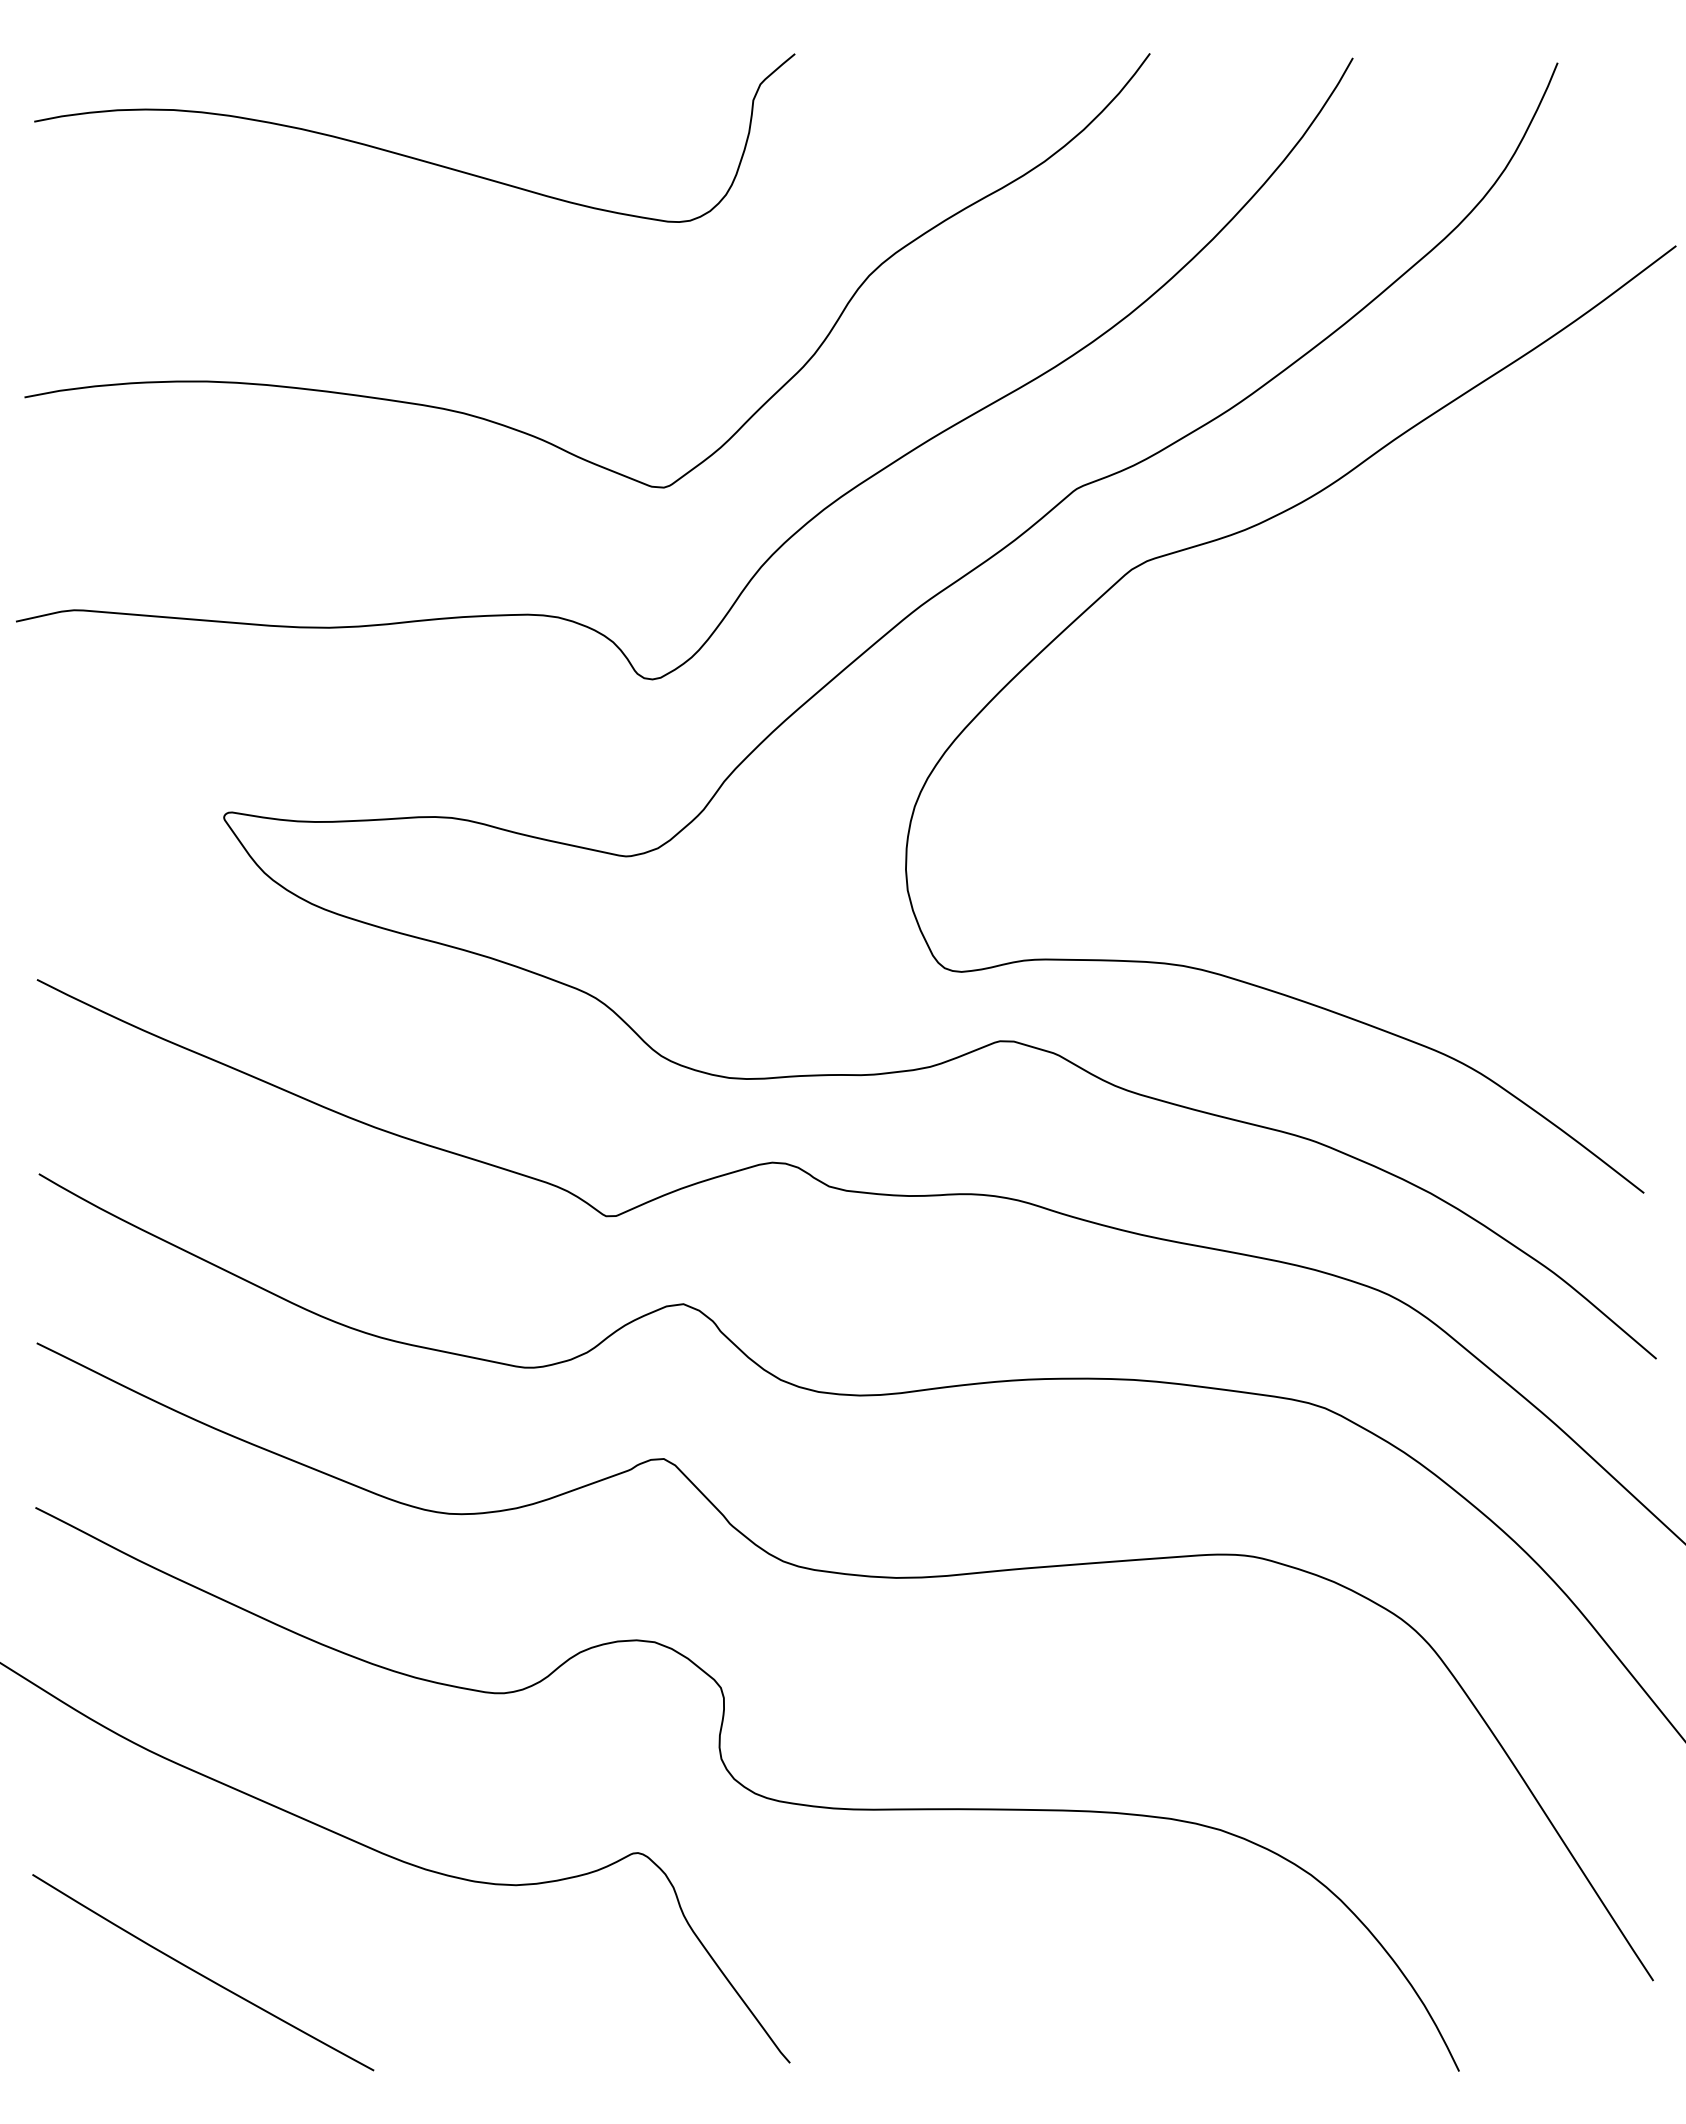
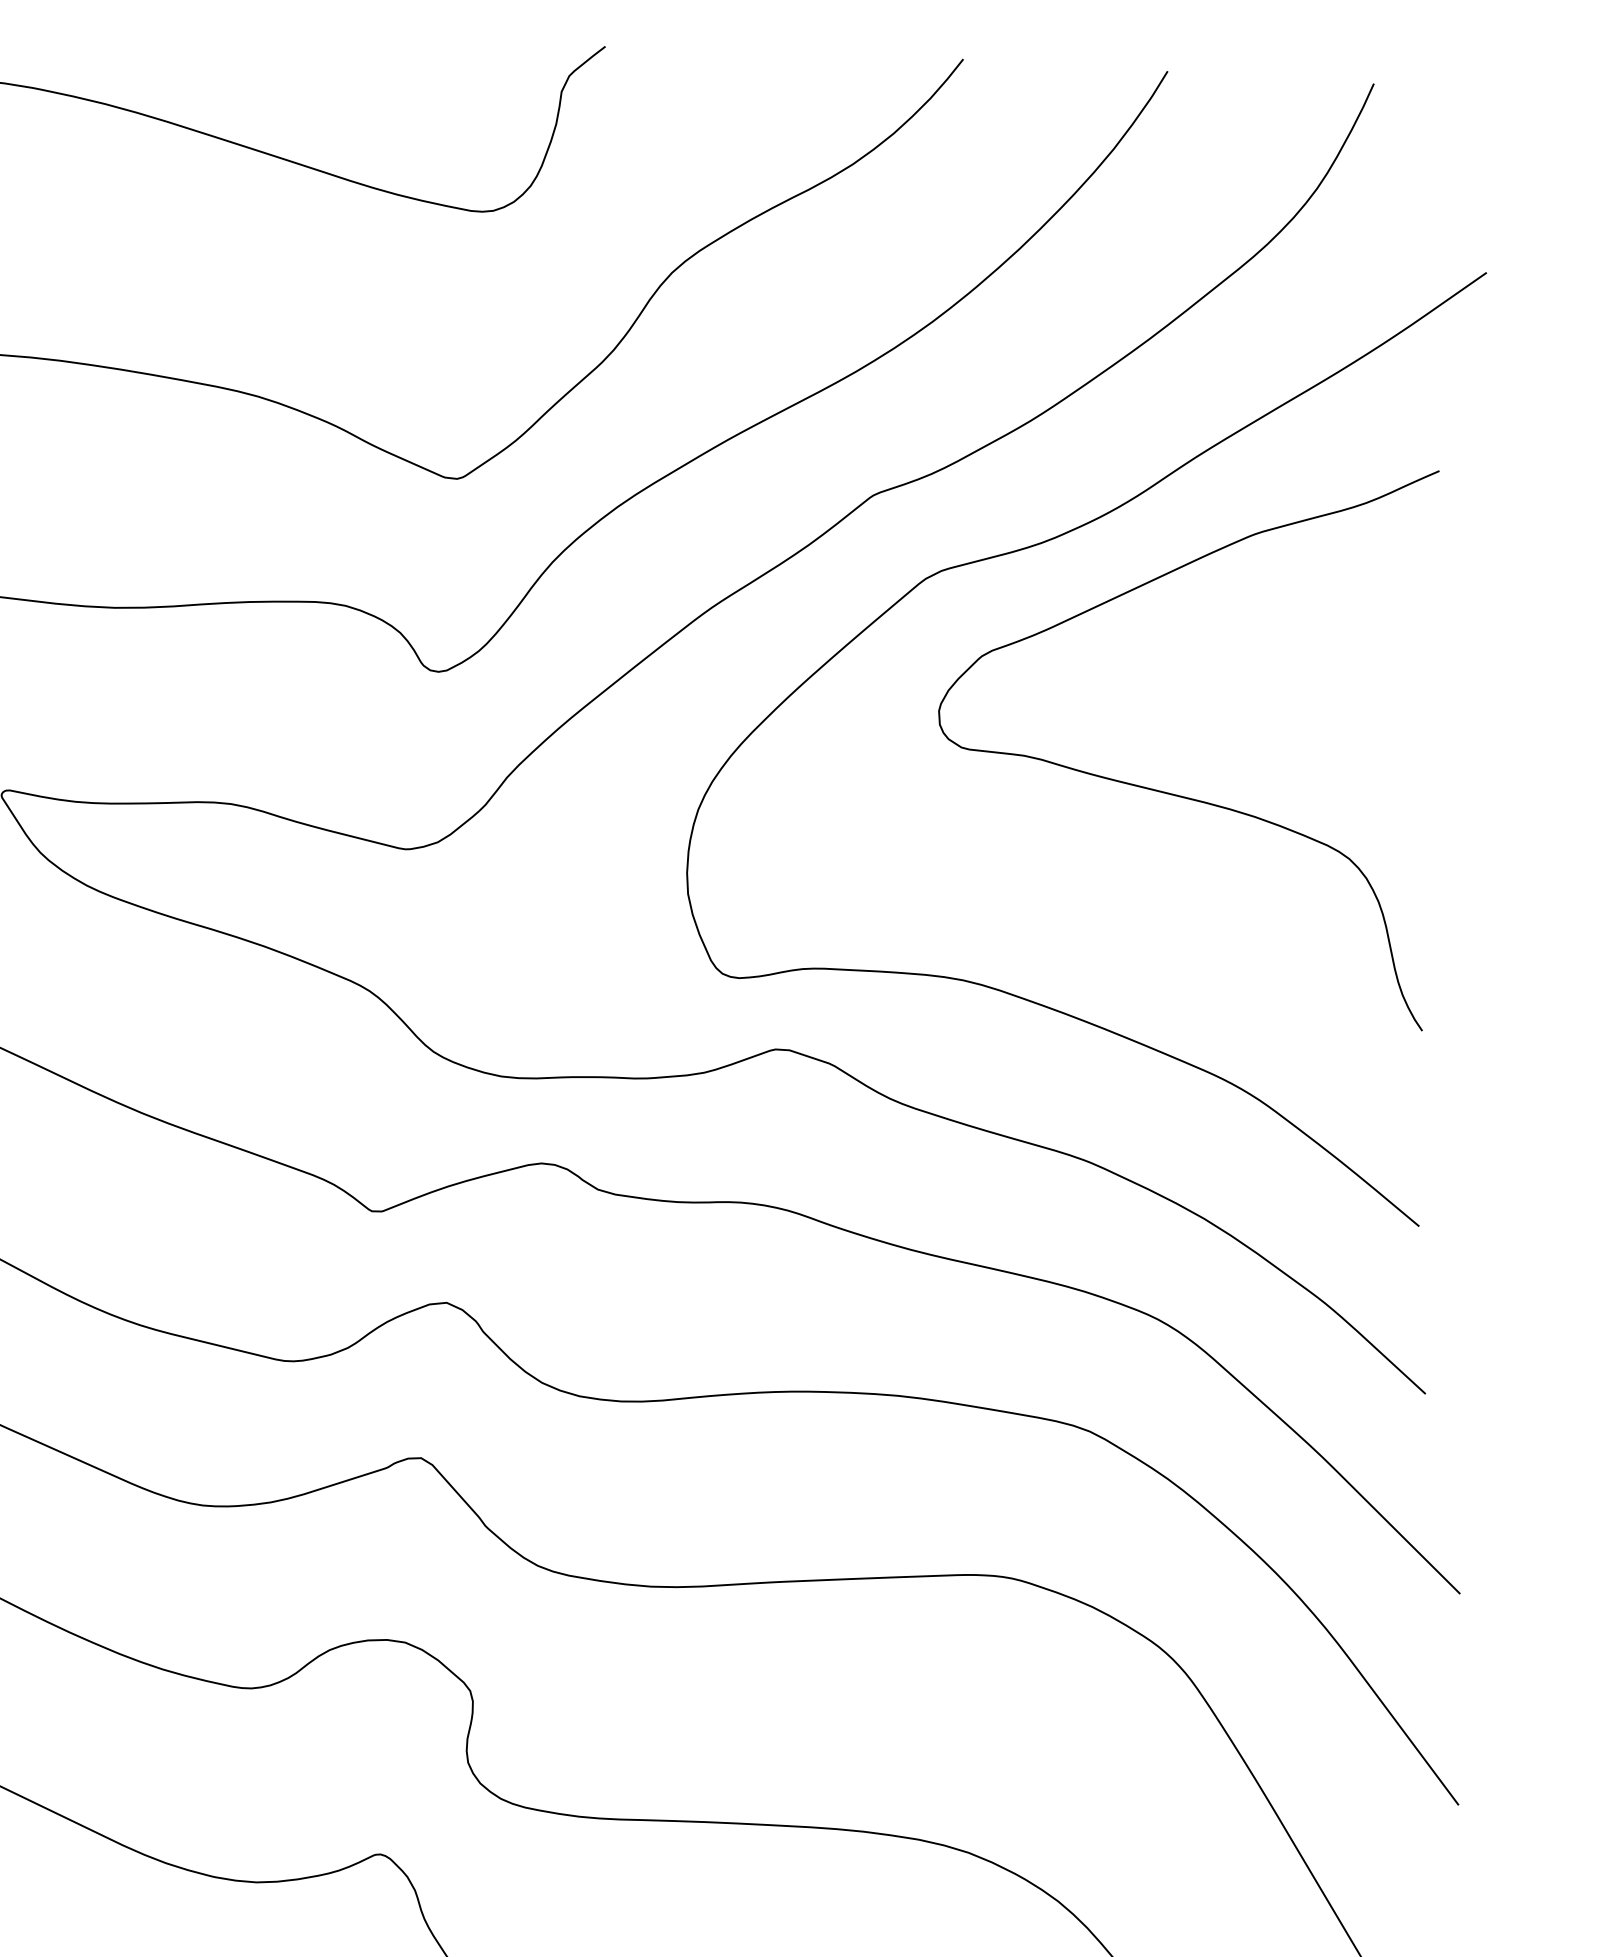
curve: (1386, 773) -> (1175, 793), added

